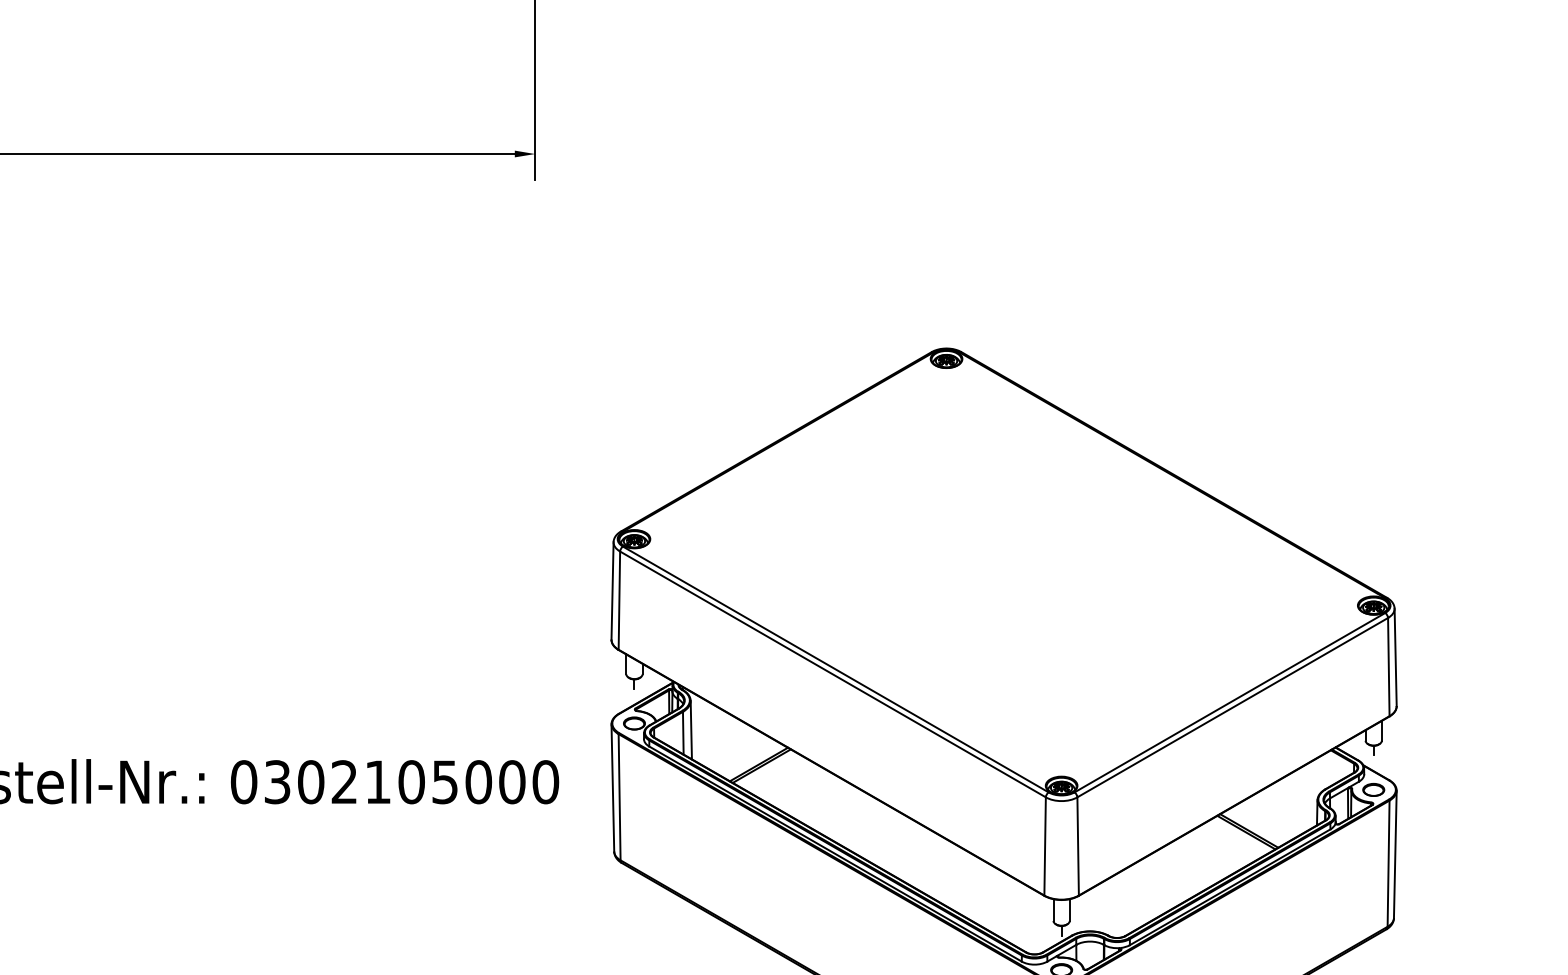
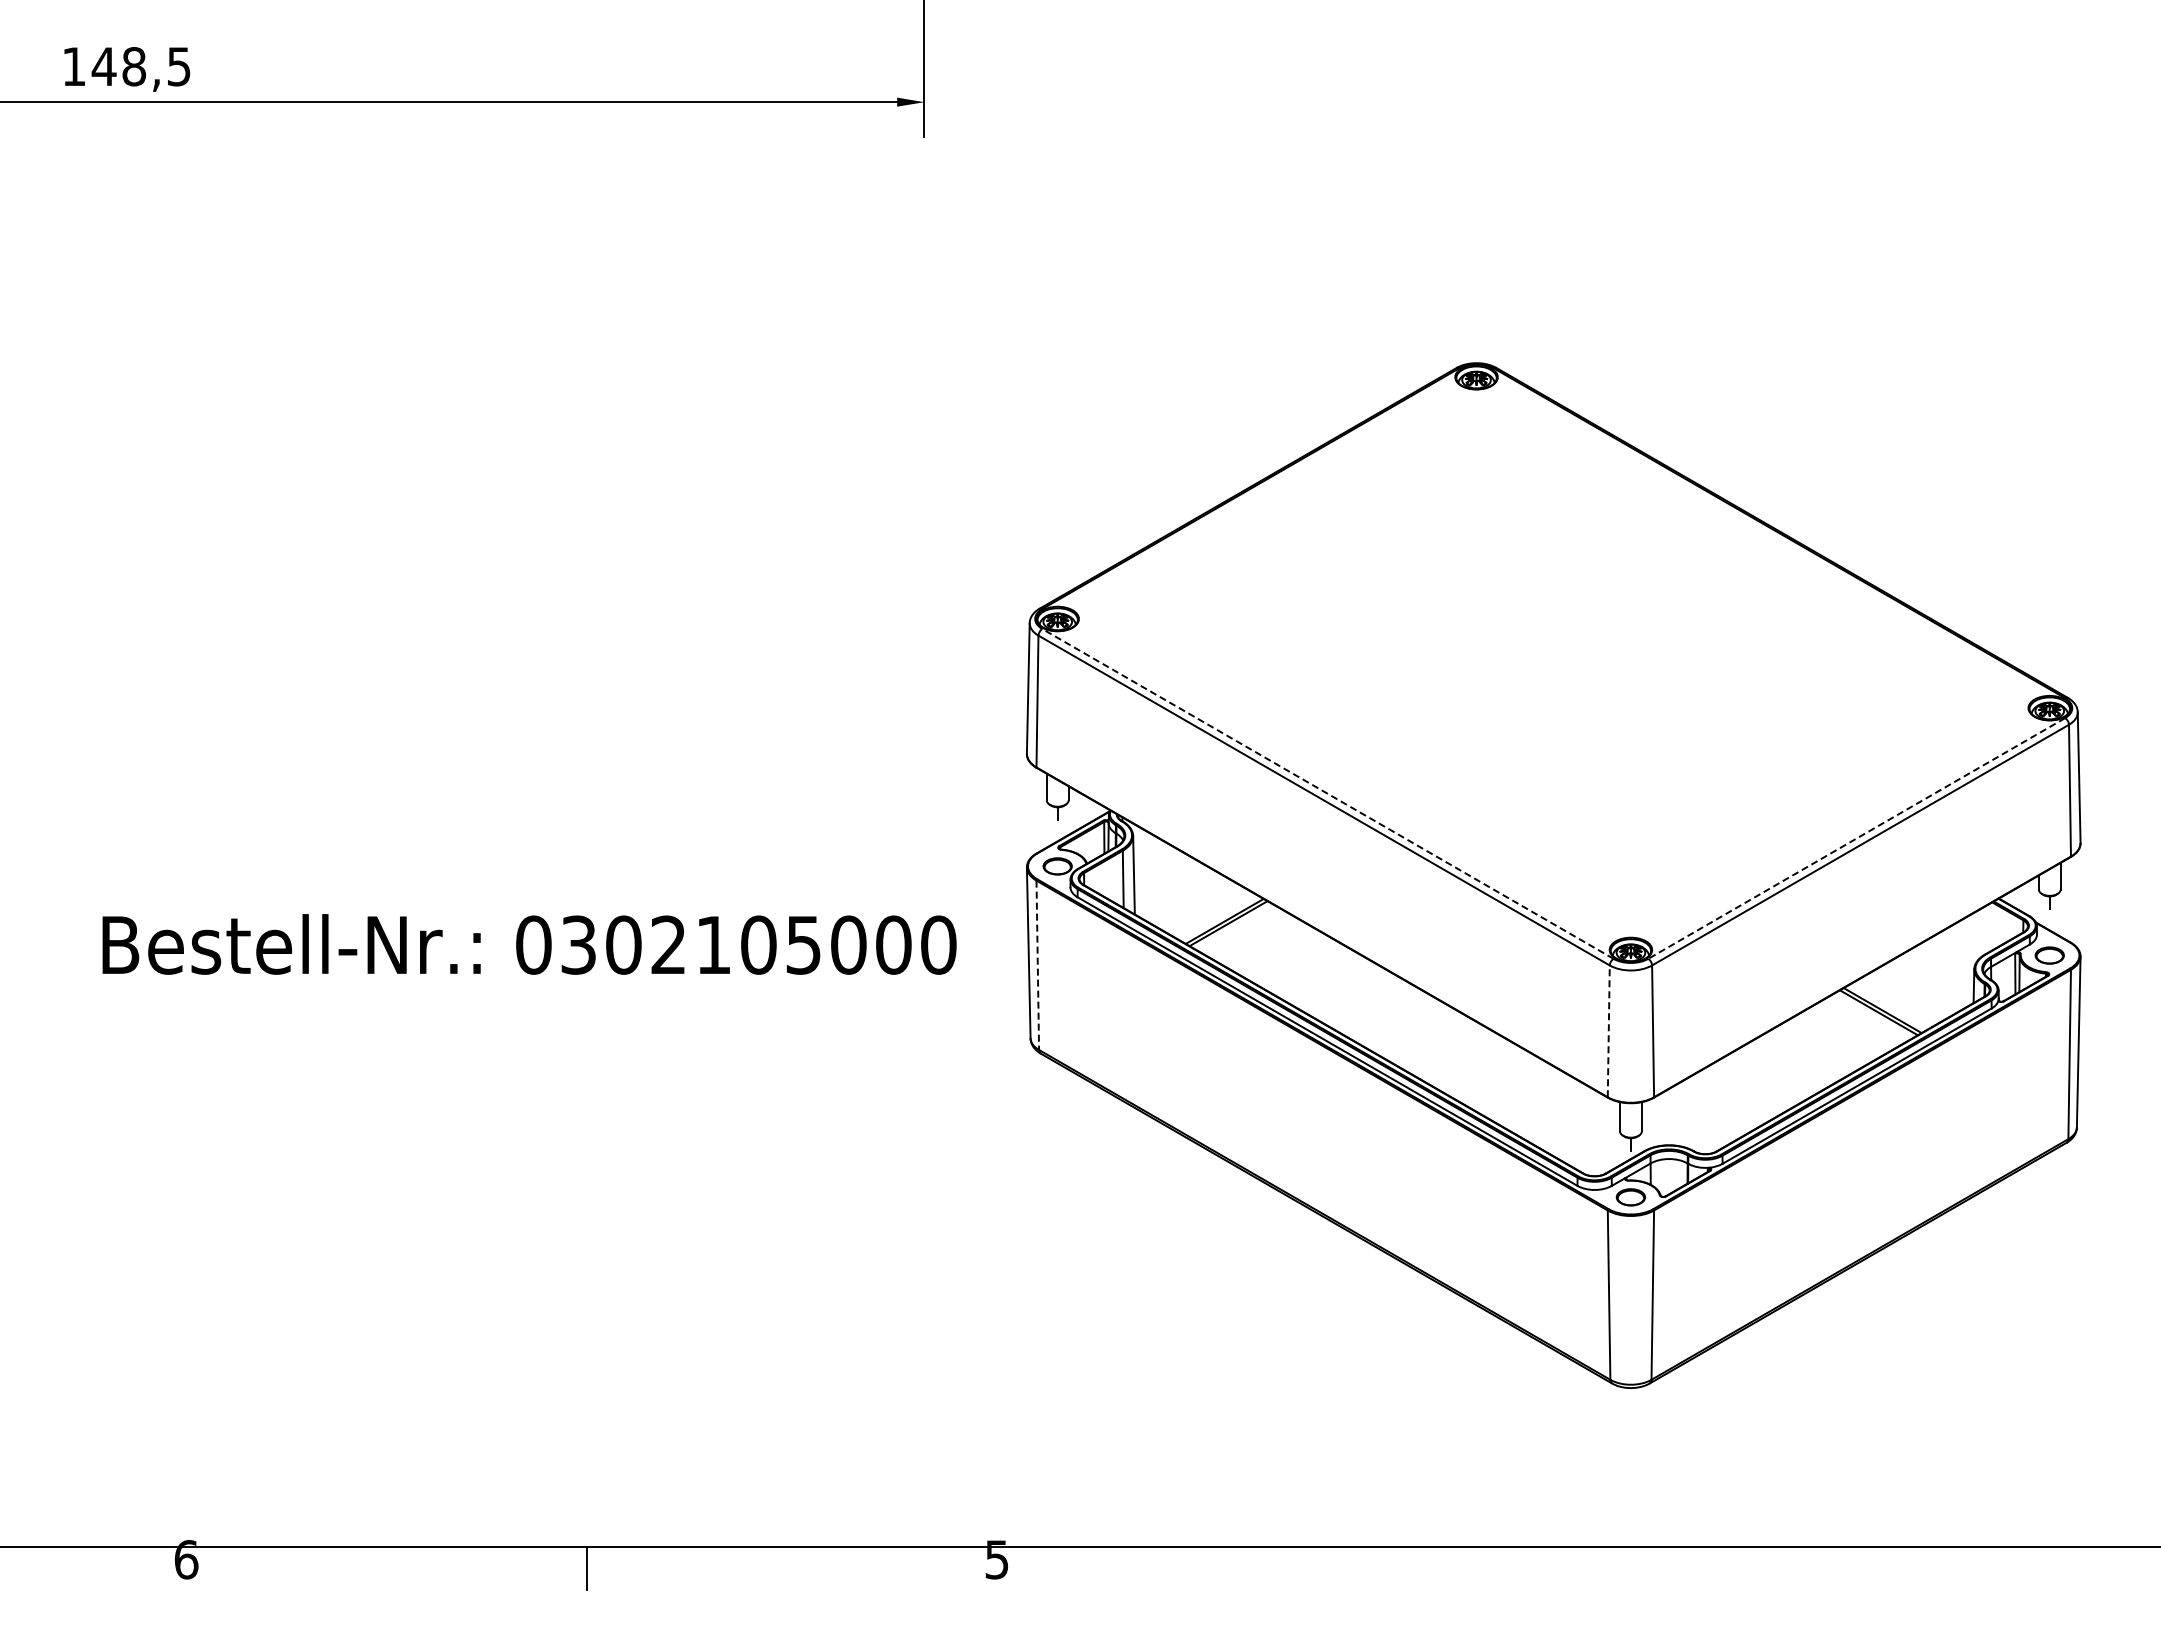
line: (835, 669) -> (1327, 793), solid -> dashed
line: (1229, 702) -> (1856, 838), solid -> dashed
line: (619, 797) -> (1037, 965), solid -> dashed
line: (1044, 846) -> (1608, 1031), solid -> dashed

